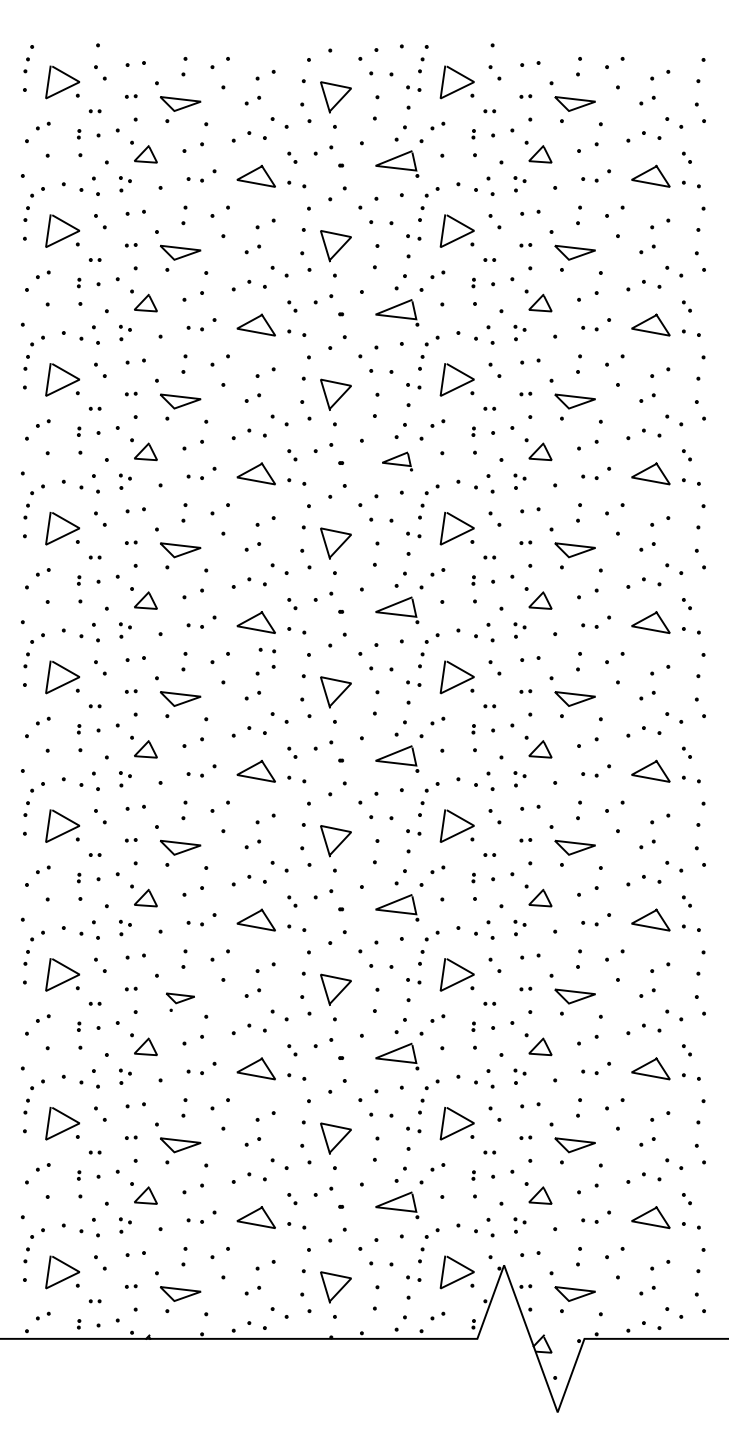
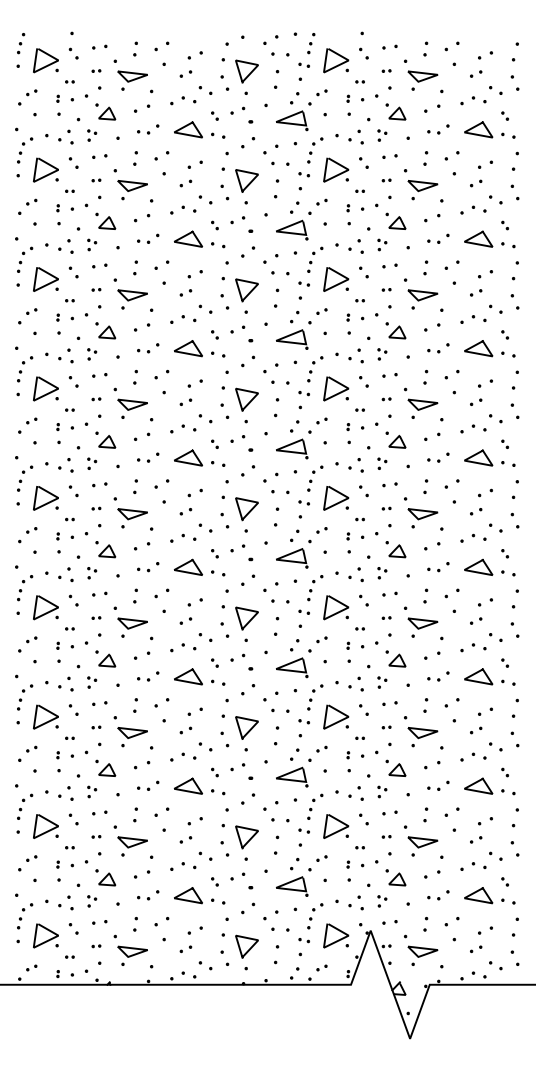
part: (397, 461) -> (292, 339), size x1.43
part: (267, 650) -> (196, 478), removed
part: (180, 1002) -> (132, 737), size x1.43

